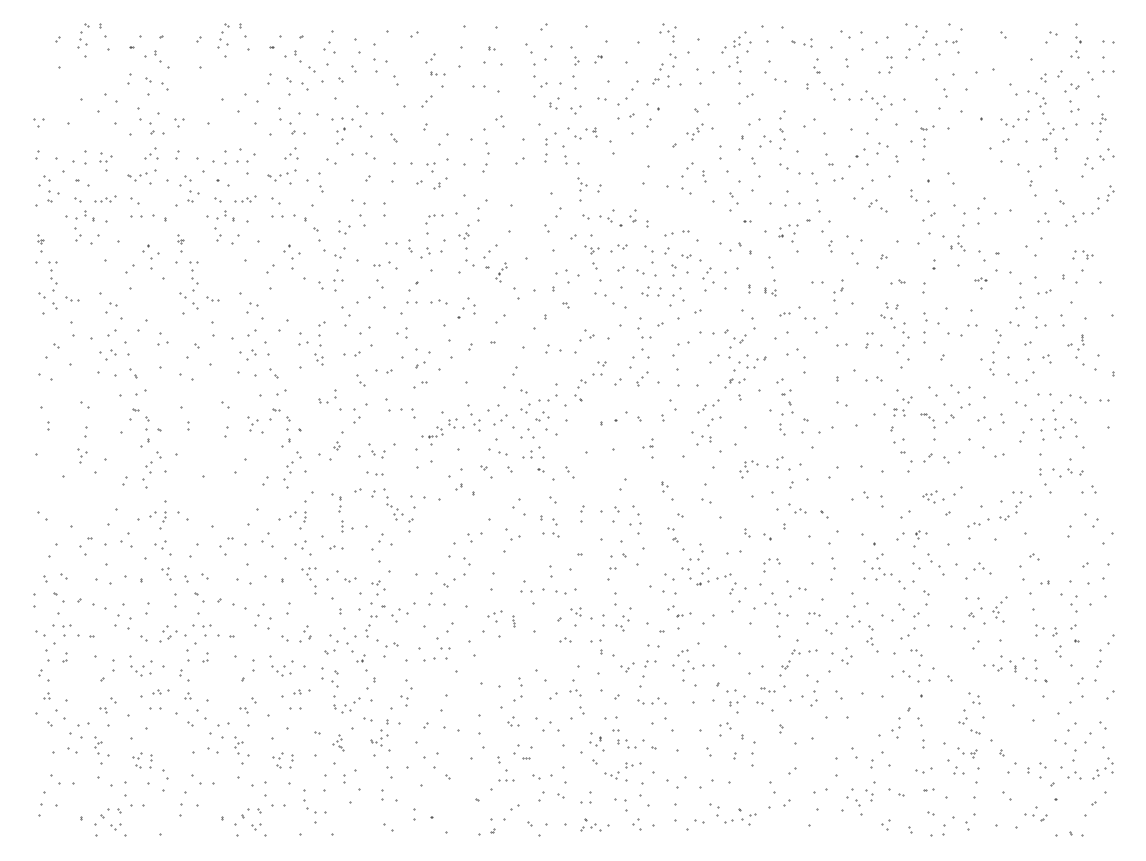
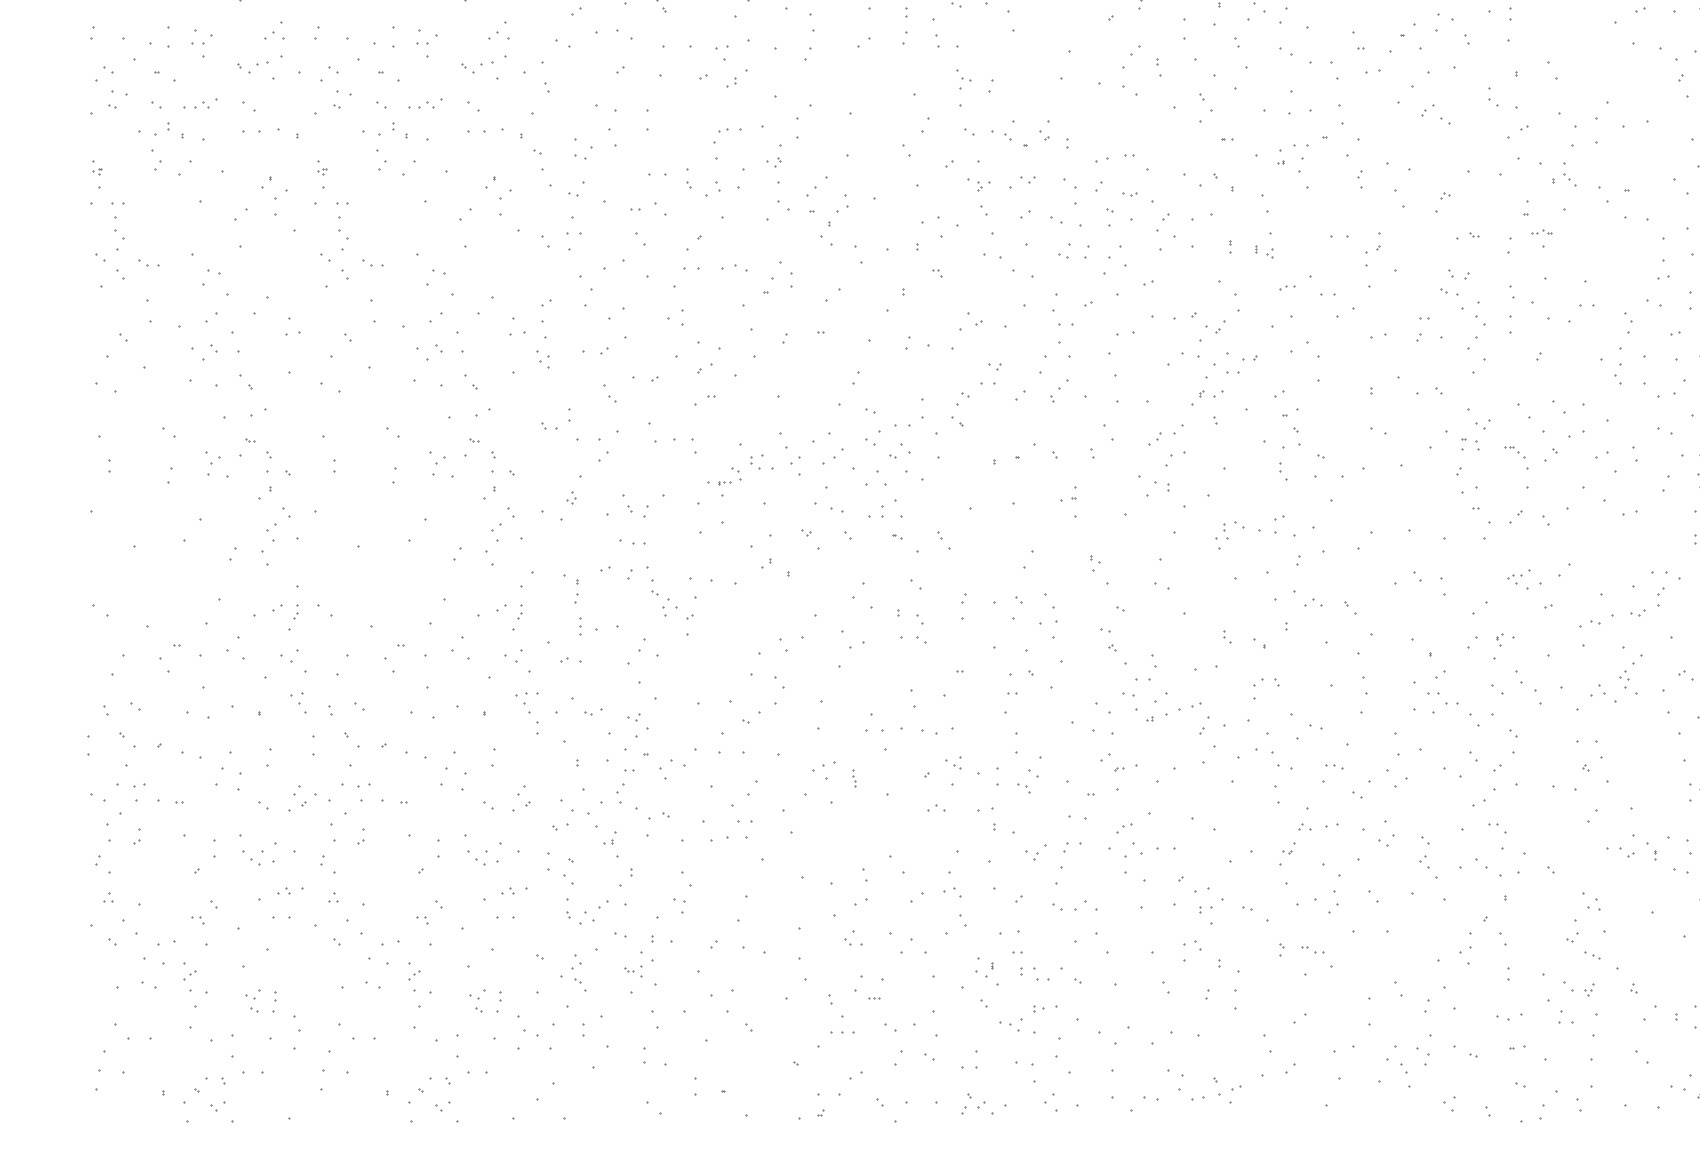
part: (246, 161) -> (427, 43), size x0.71
part: (501, 272) -> (834, 220), size x1.67
part: (980, 283) -> (1541, 238), moved
part: (82, 455) -> (212, 462), moved
part: (999, 609) -> (1630, 674), moved
part: (872, 638) -> (1427, 857), moved
part: (767, 689) -> (1312, 949), moved
part: (337, 742) -> (572, 972), size x1.43
part: (309, 806) -> (527, 1026), moved

